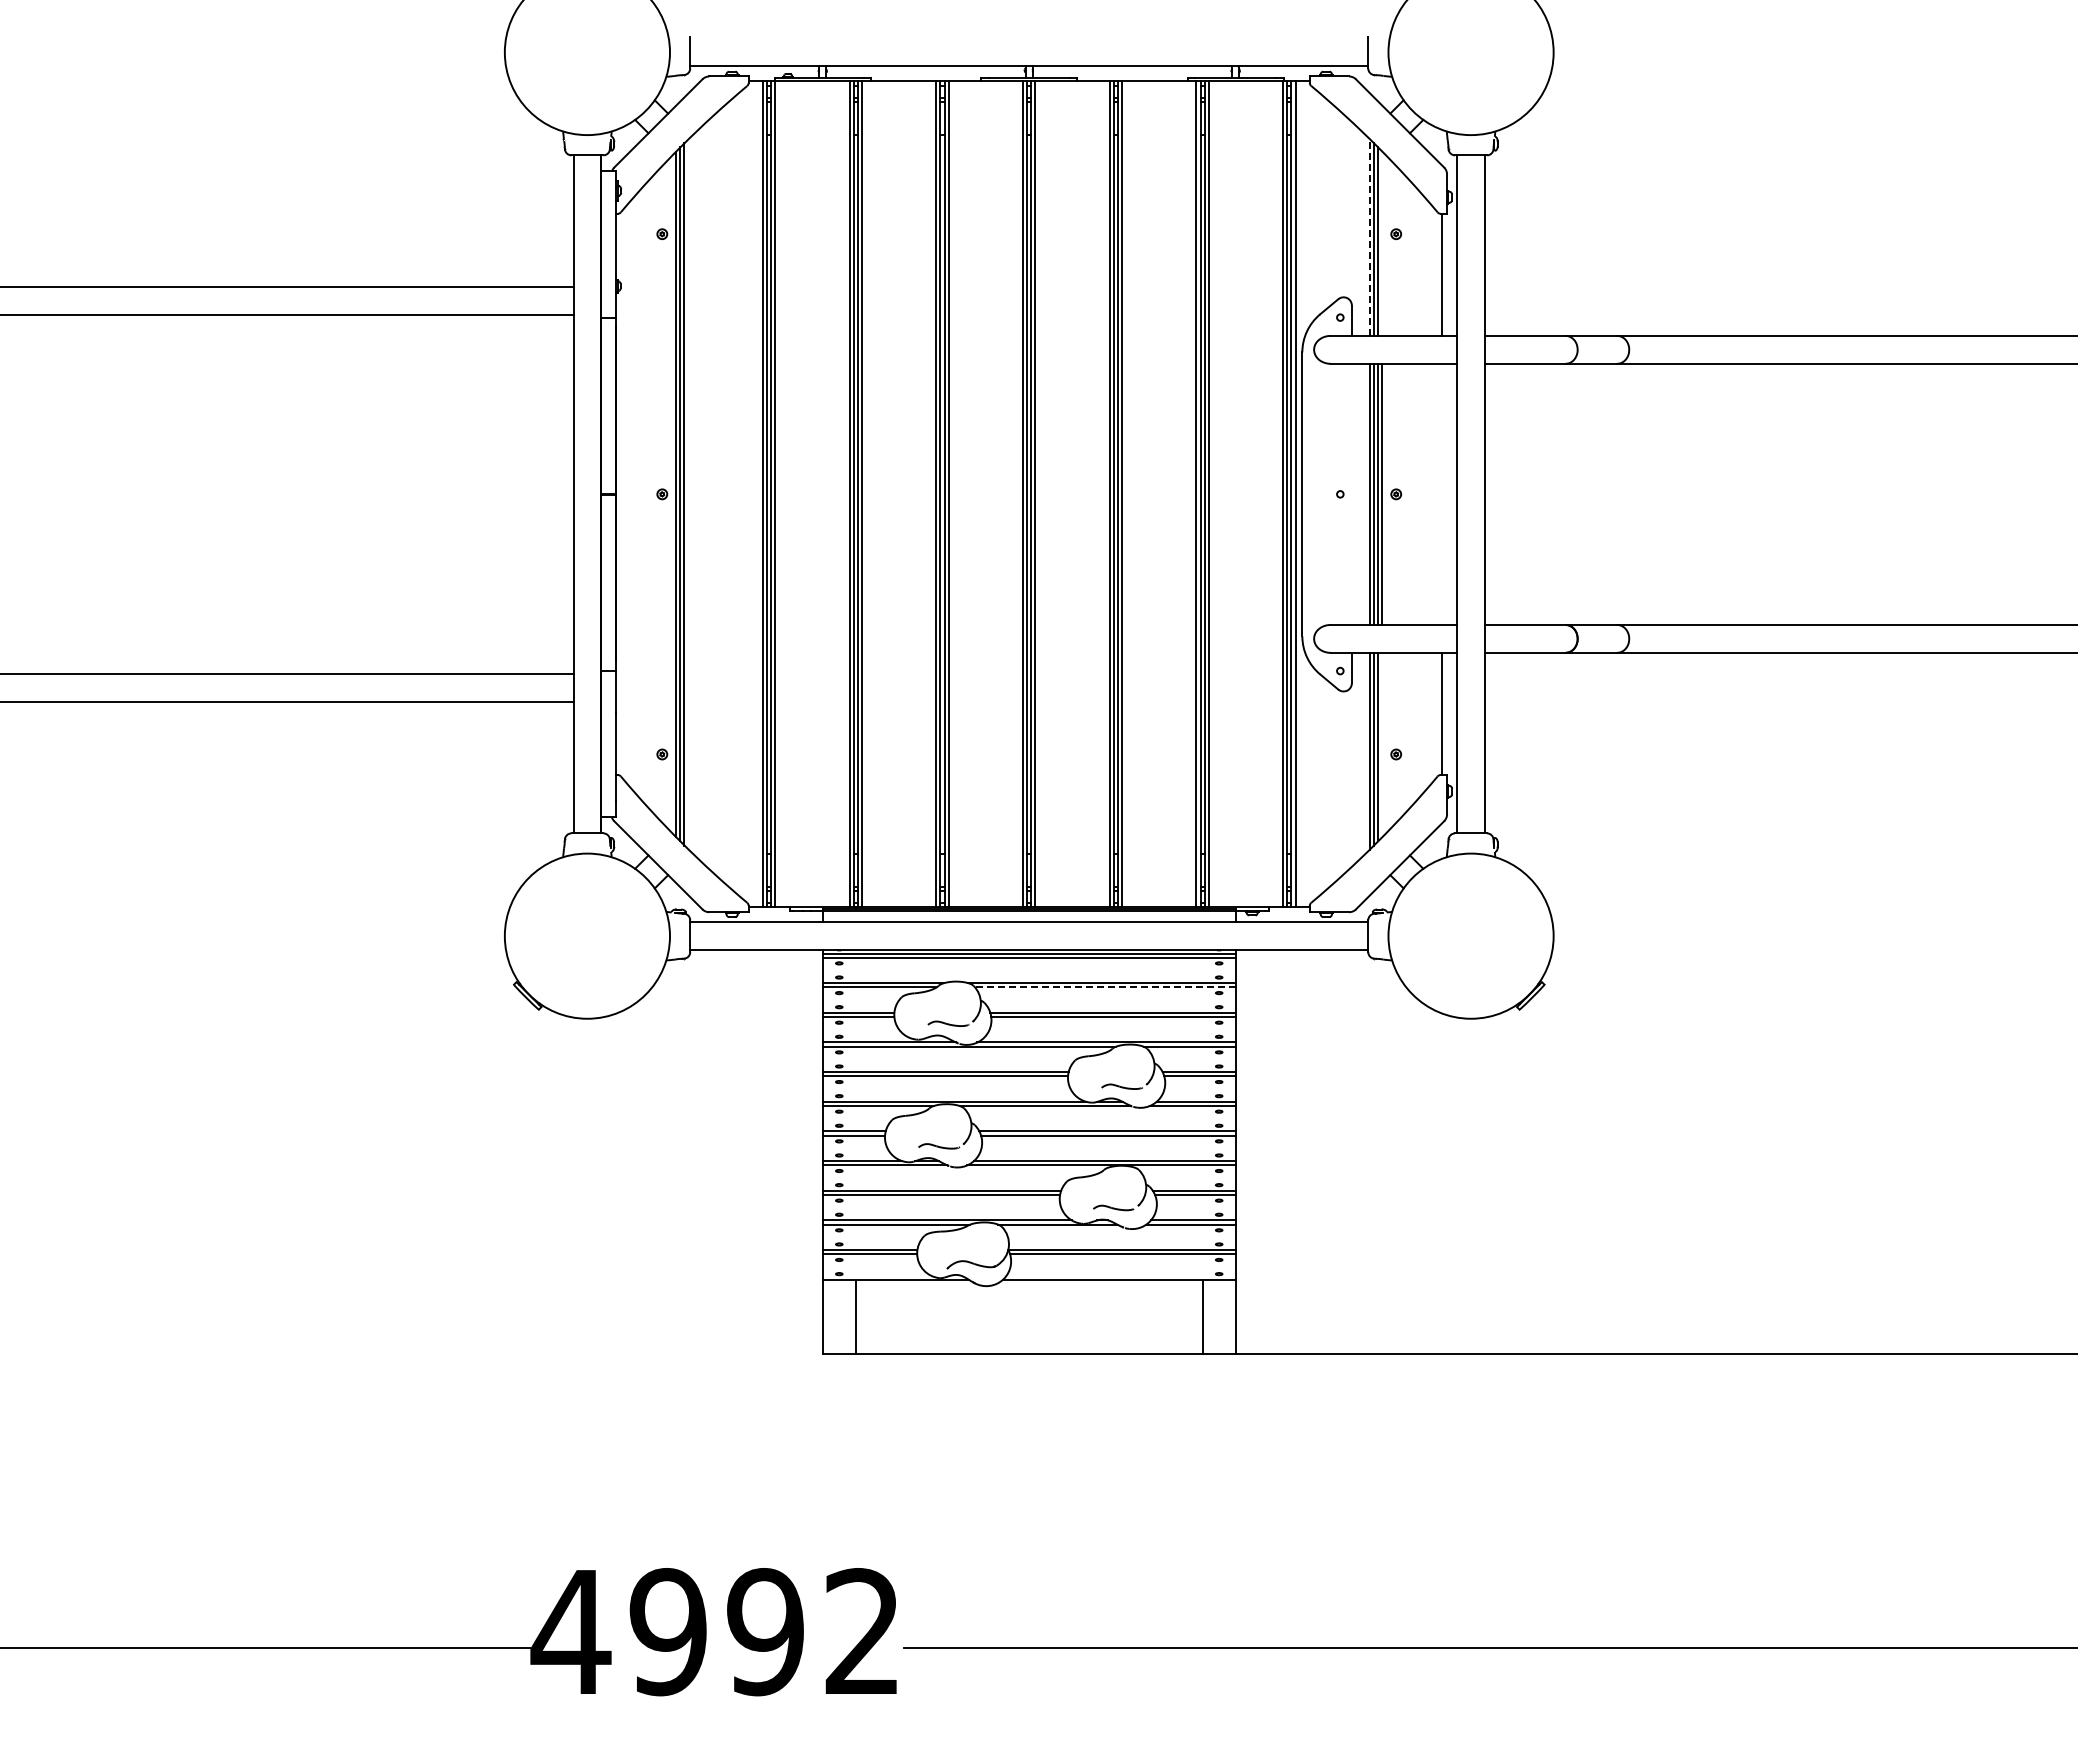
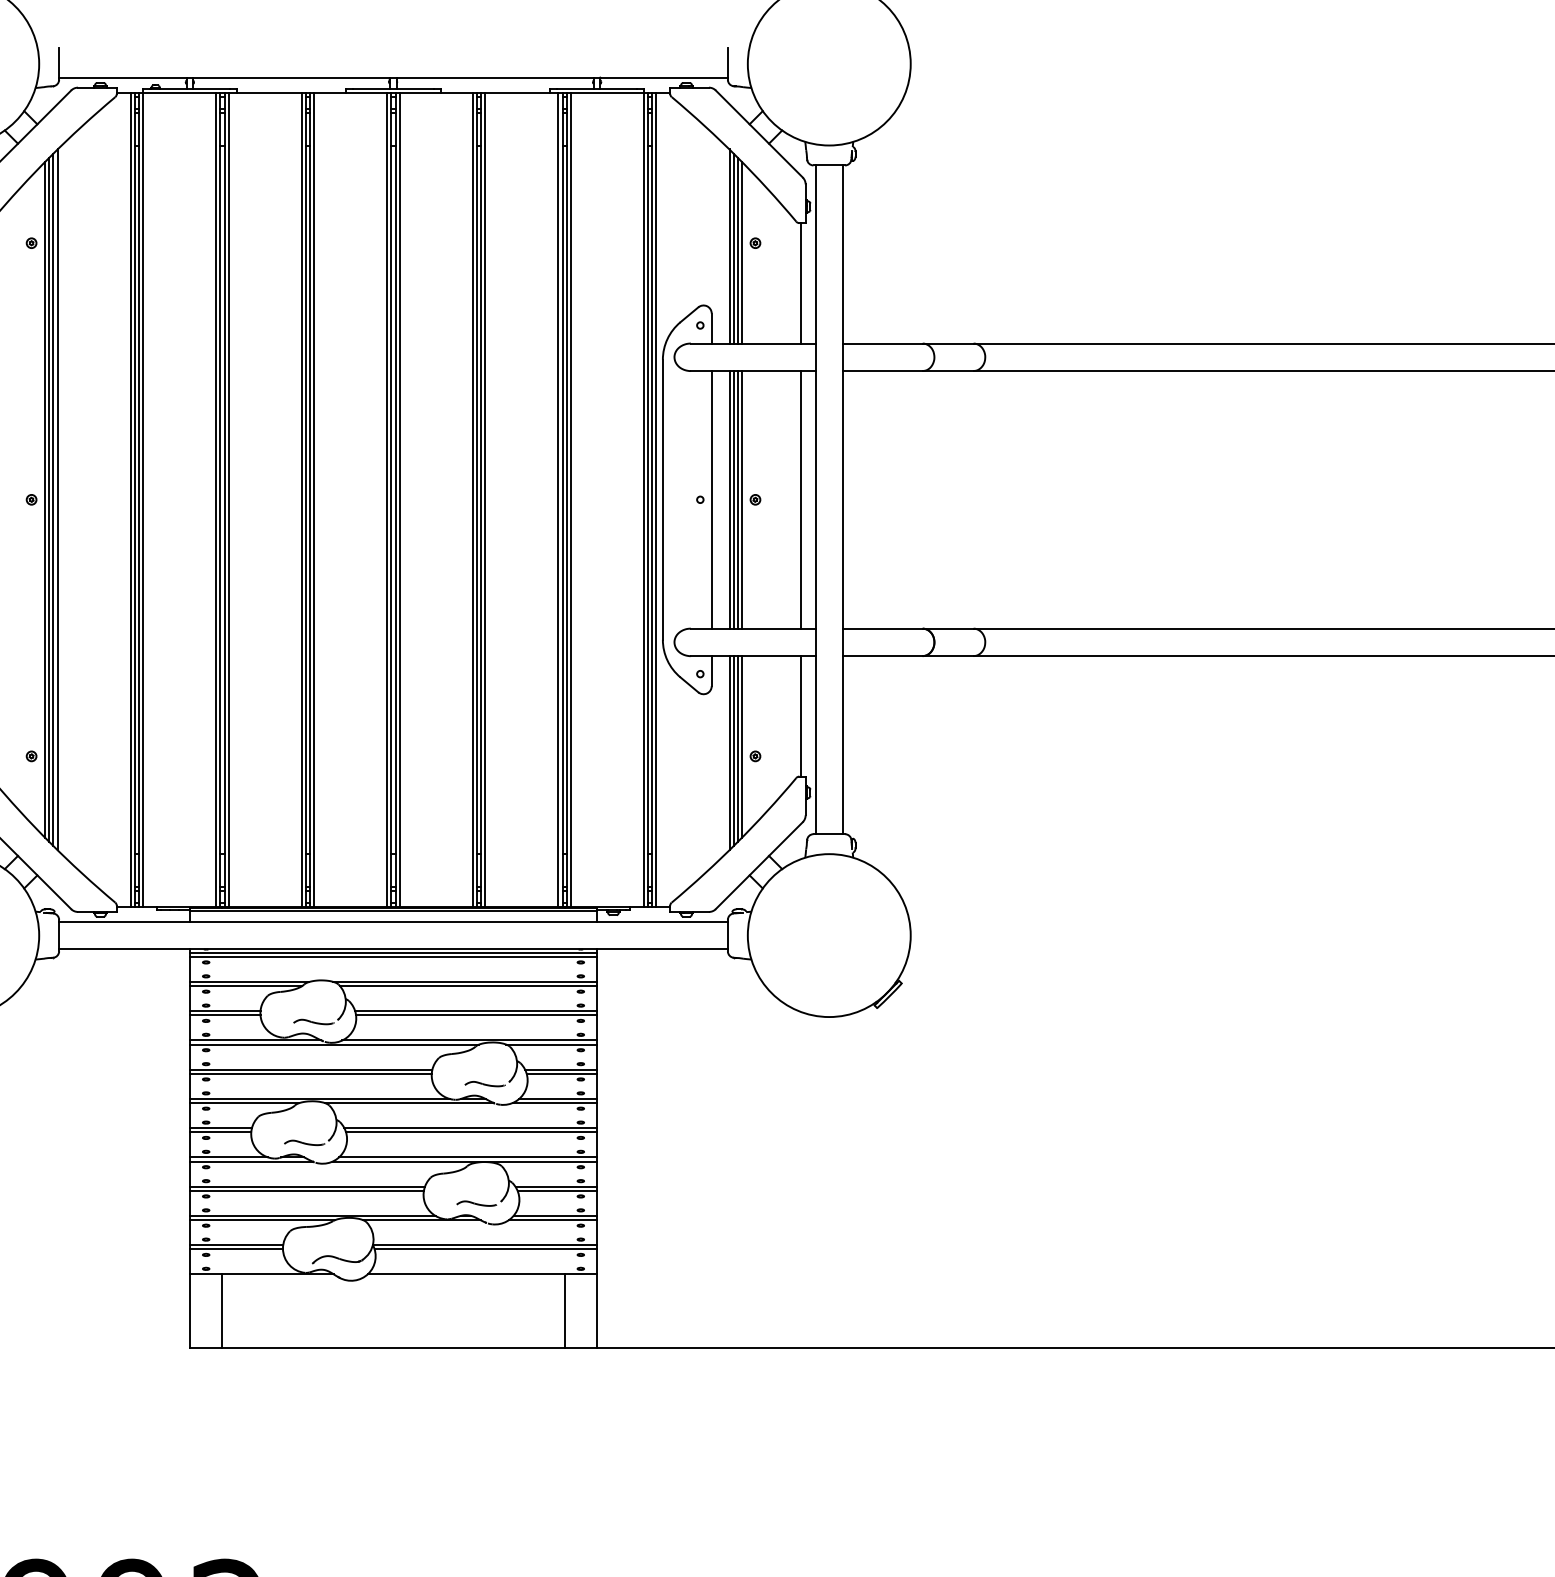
line: (1369, 237) -> (729, 246), dashed -> solid
line: (1382, 243) -> (741, 252), added
line: (688, 494) -> (57, 499), added
line: (1351, 494) -> (711, 499), added
line: (1442, 494) -> (801, 499), added
line: (1382, 744) -> (741, 746), added
line: (1104, 987) -> (467, 986), dashed -> solid

